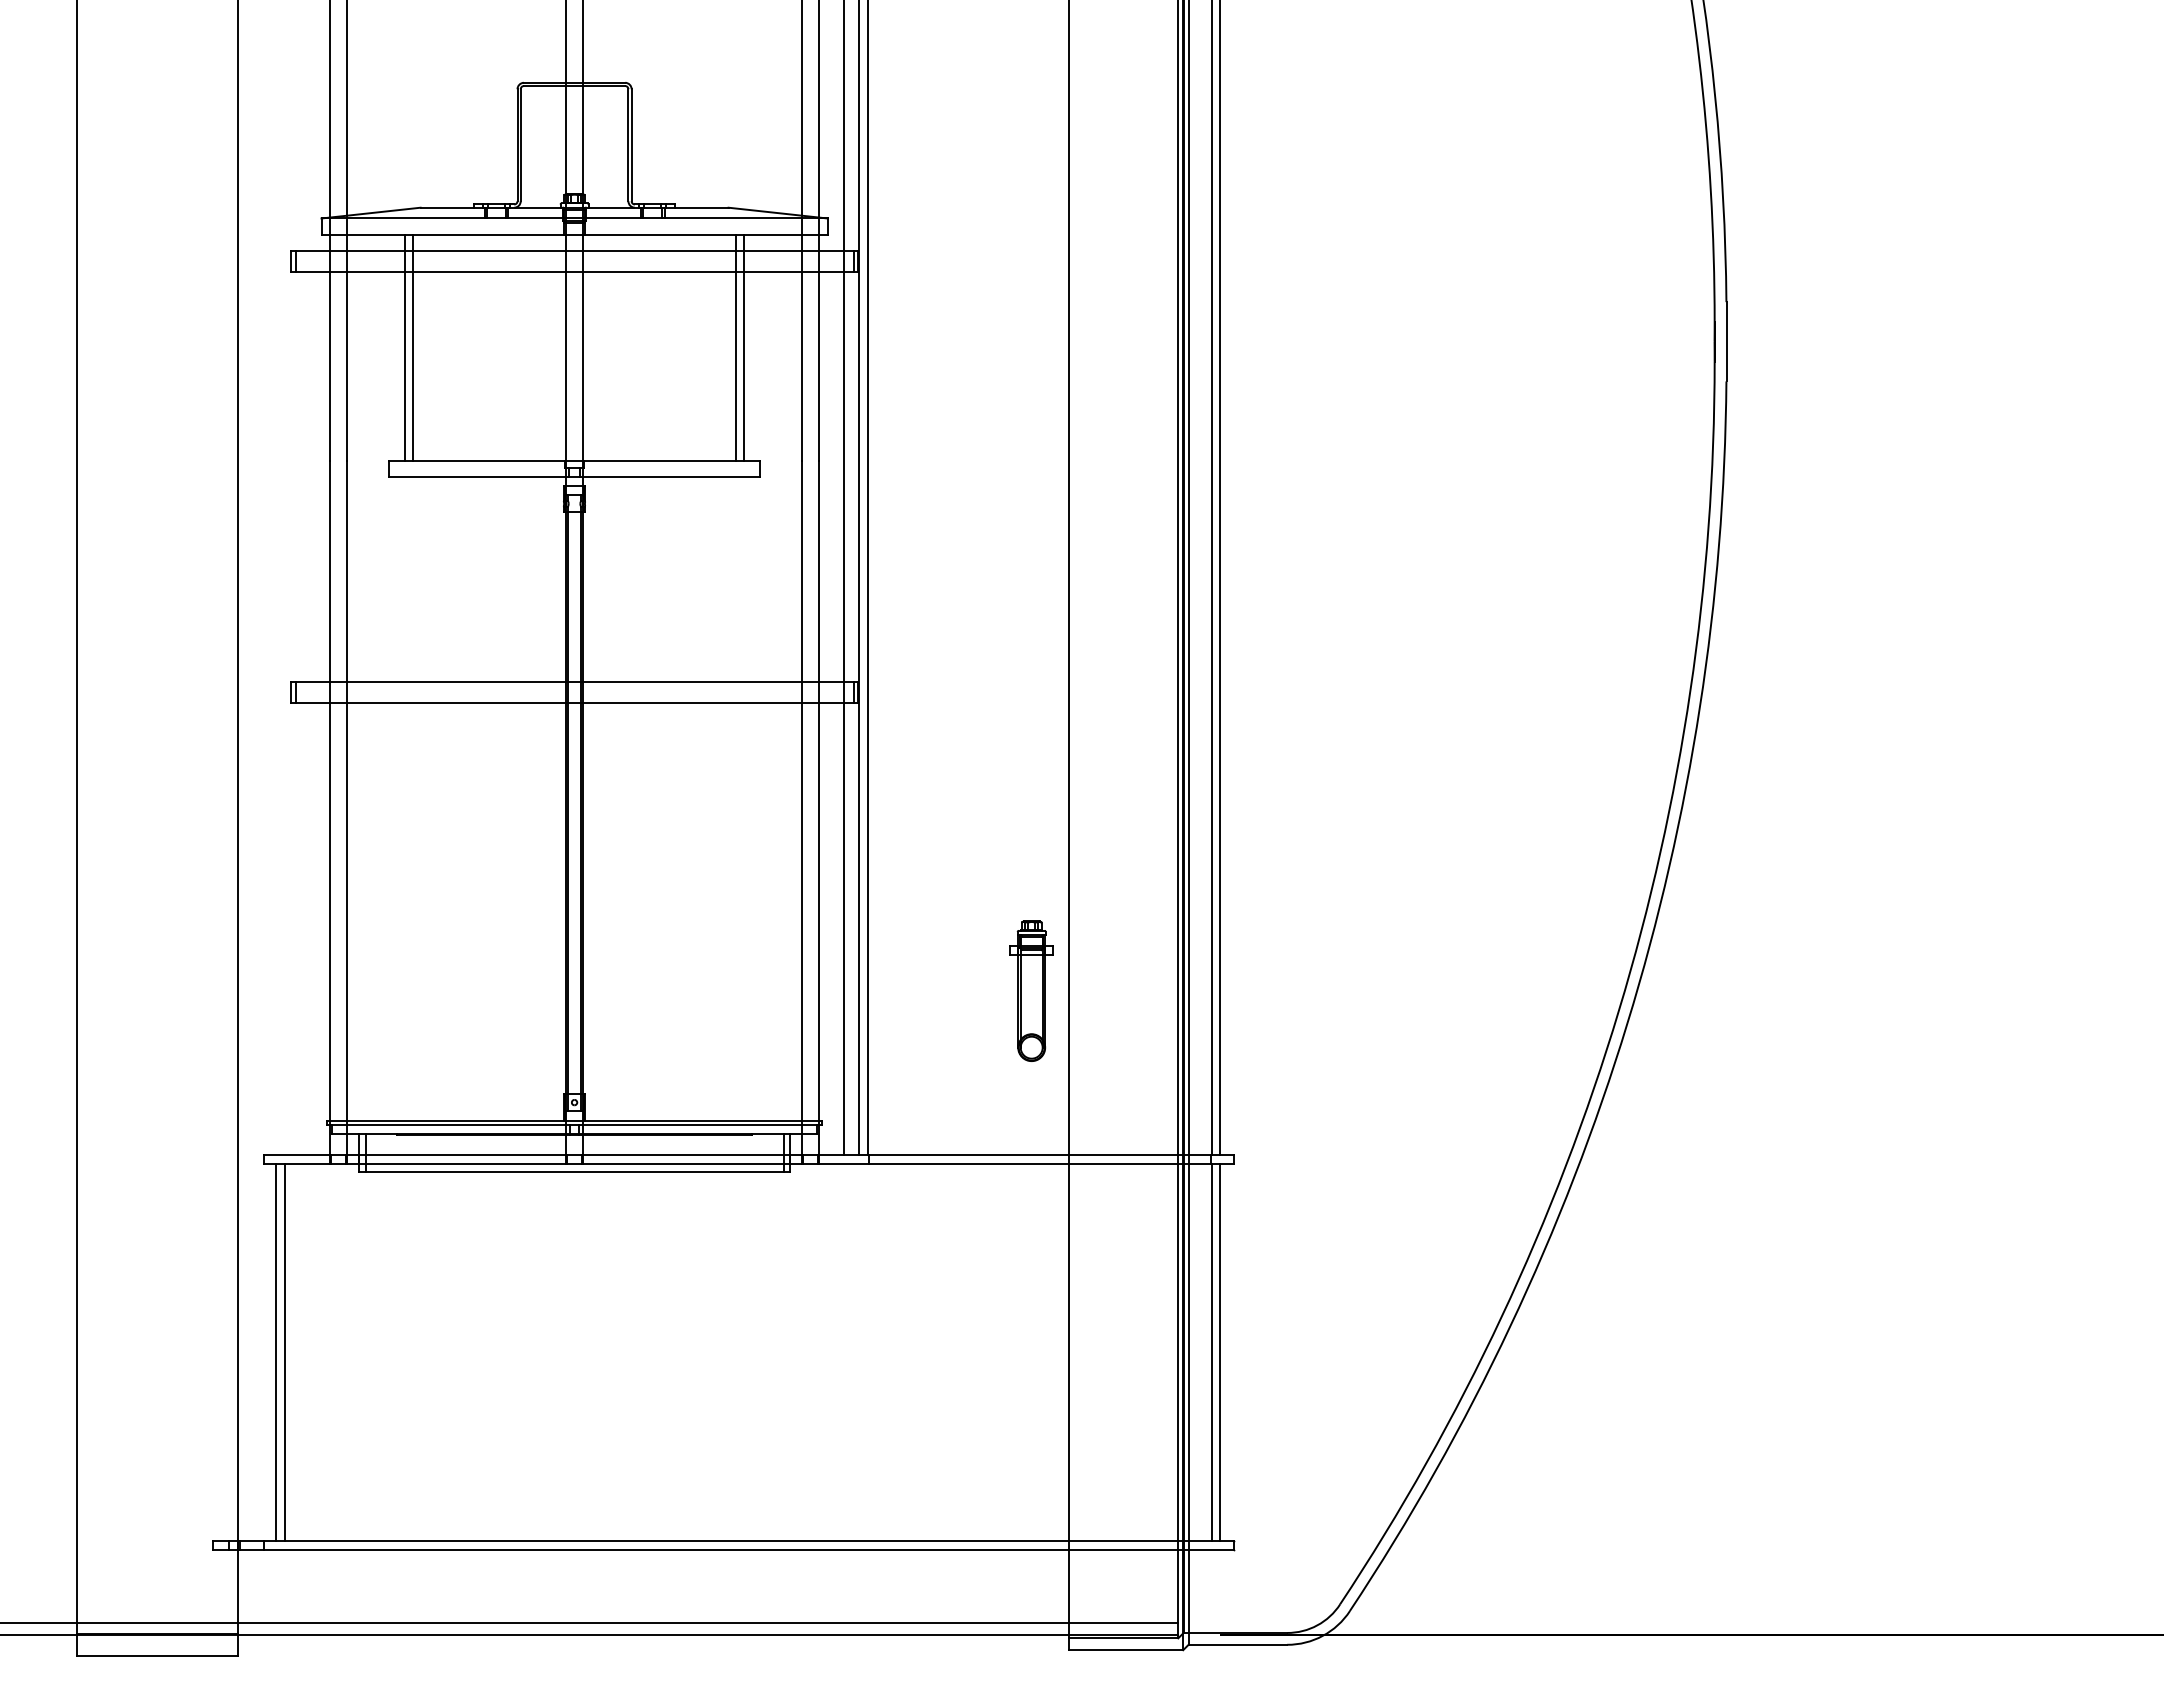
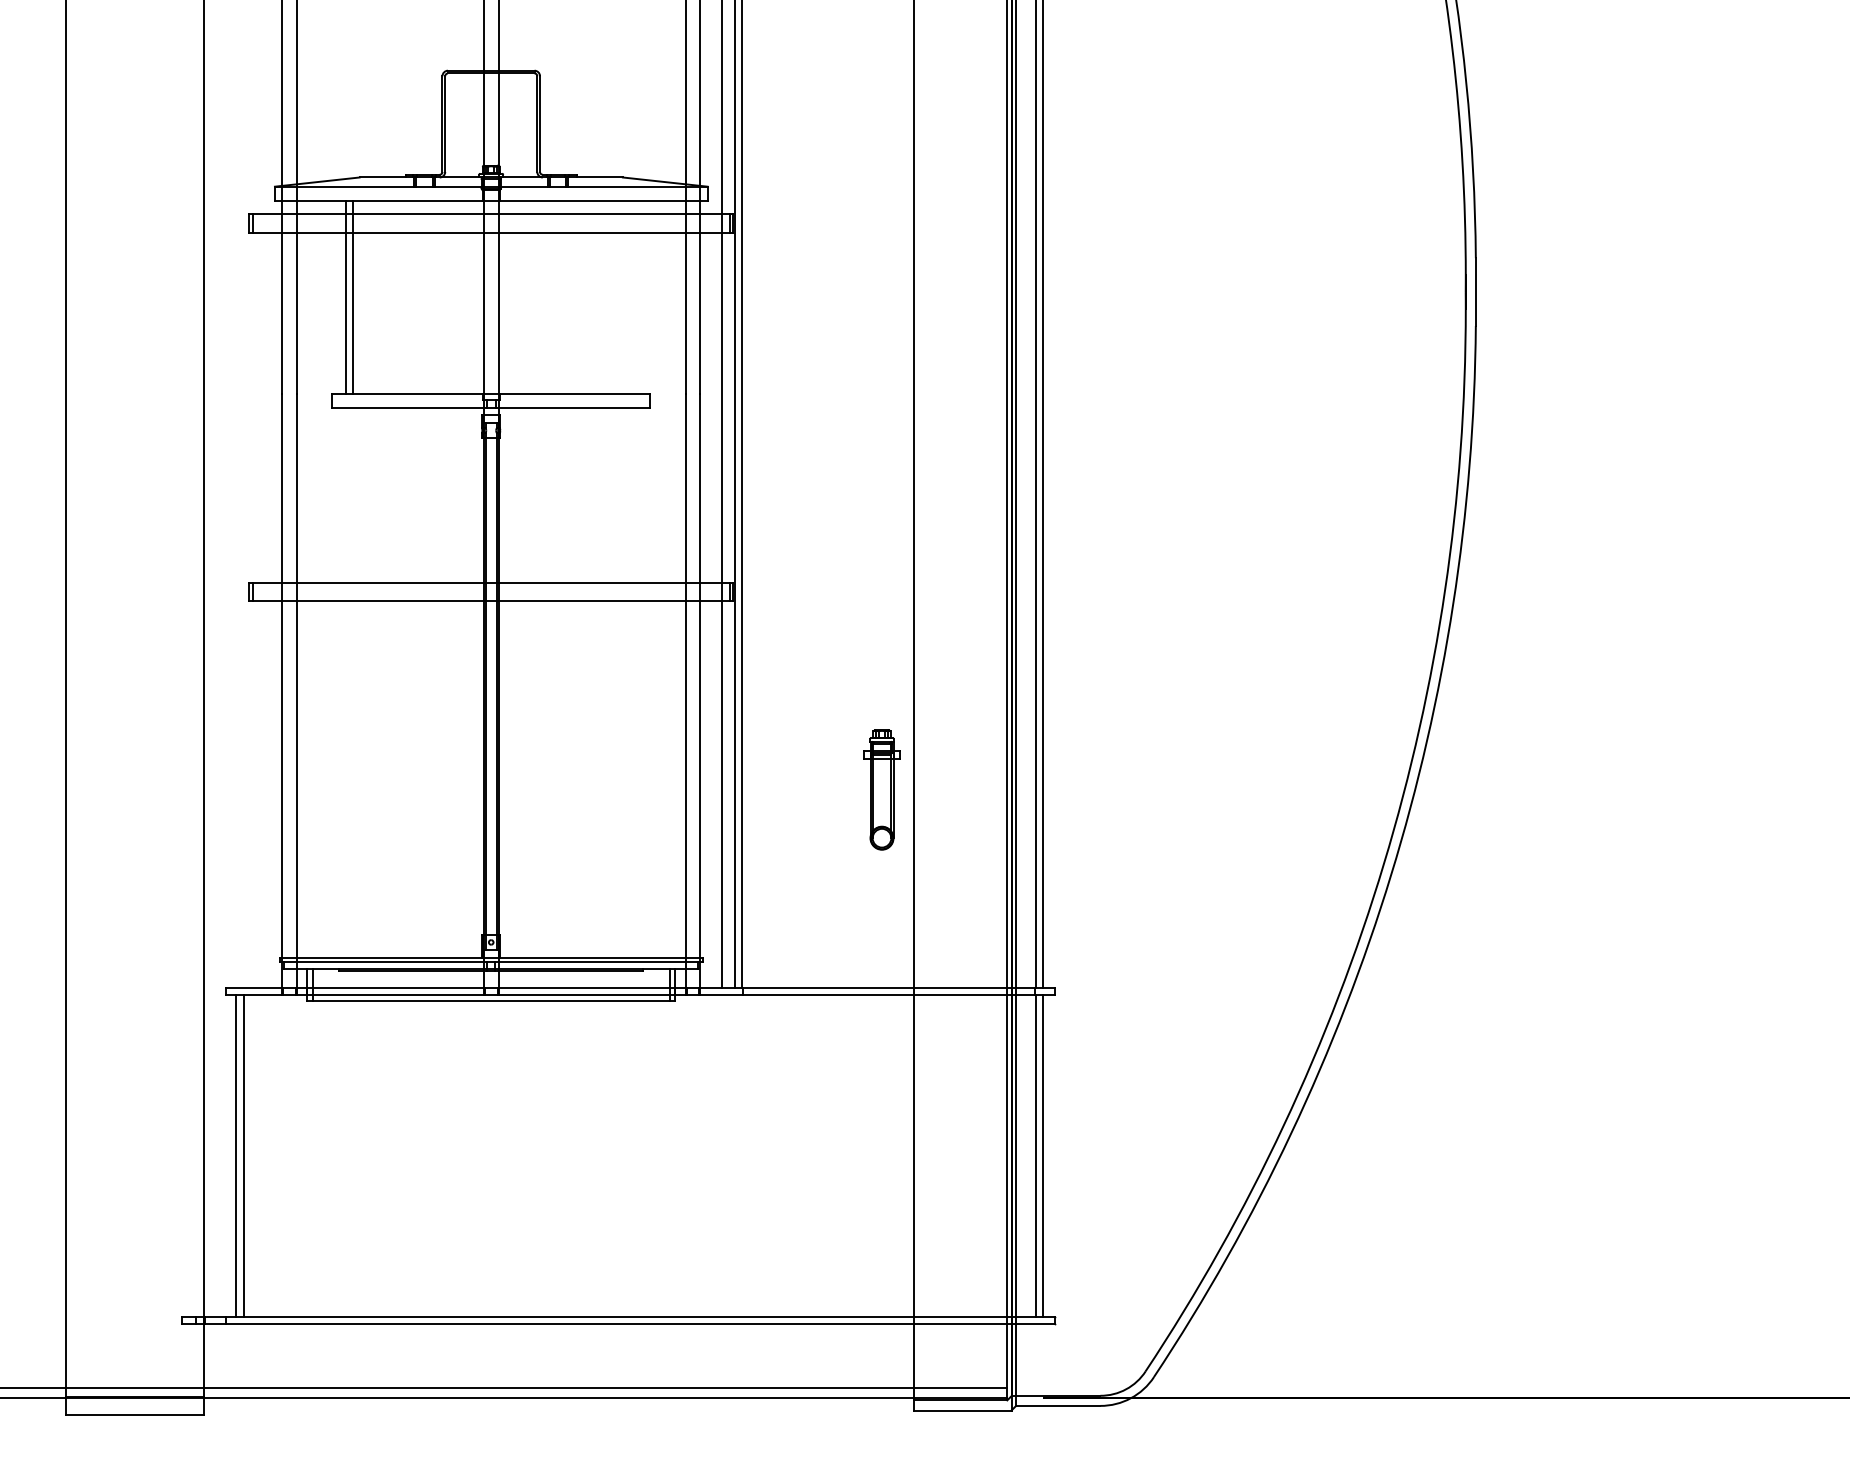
line: (735, 347) -> (628, 296), removed
line: (744, 347) -> (636, 296), removed
part: (1031, 990) -> (881, 789), moved

